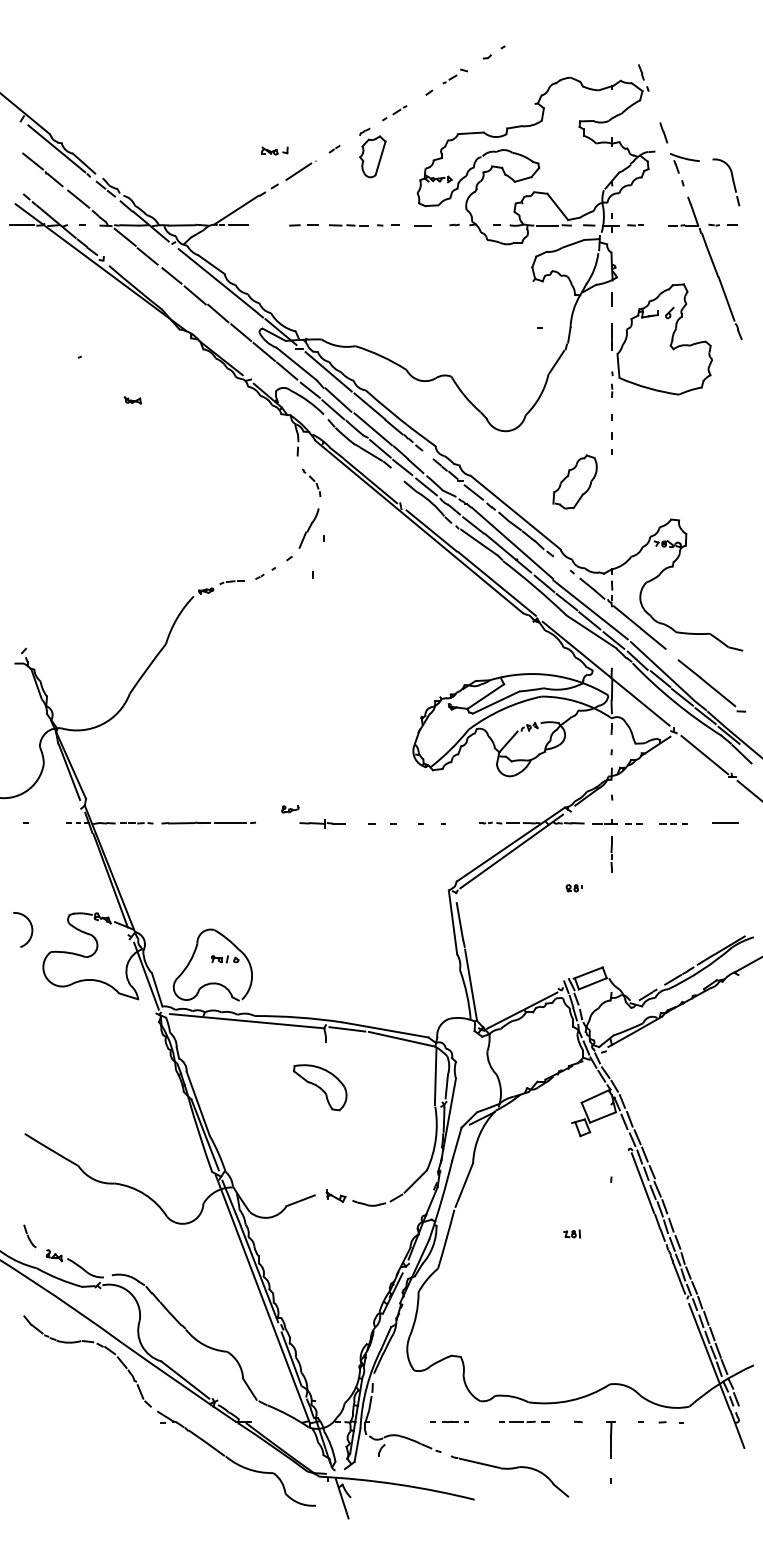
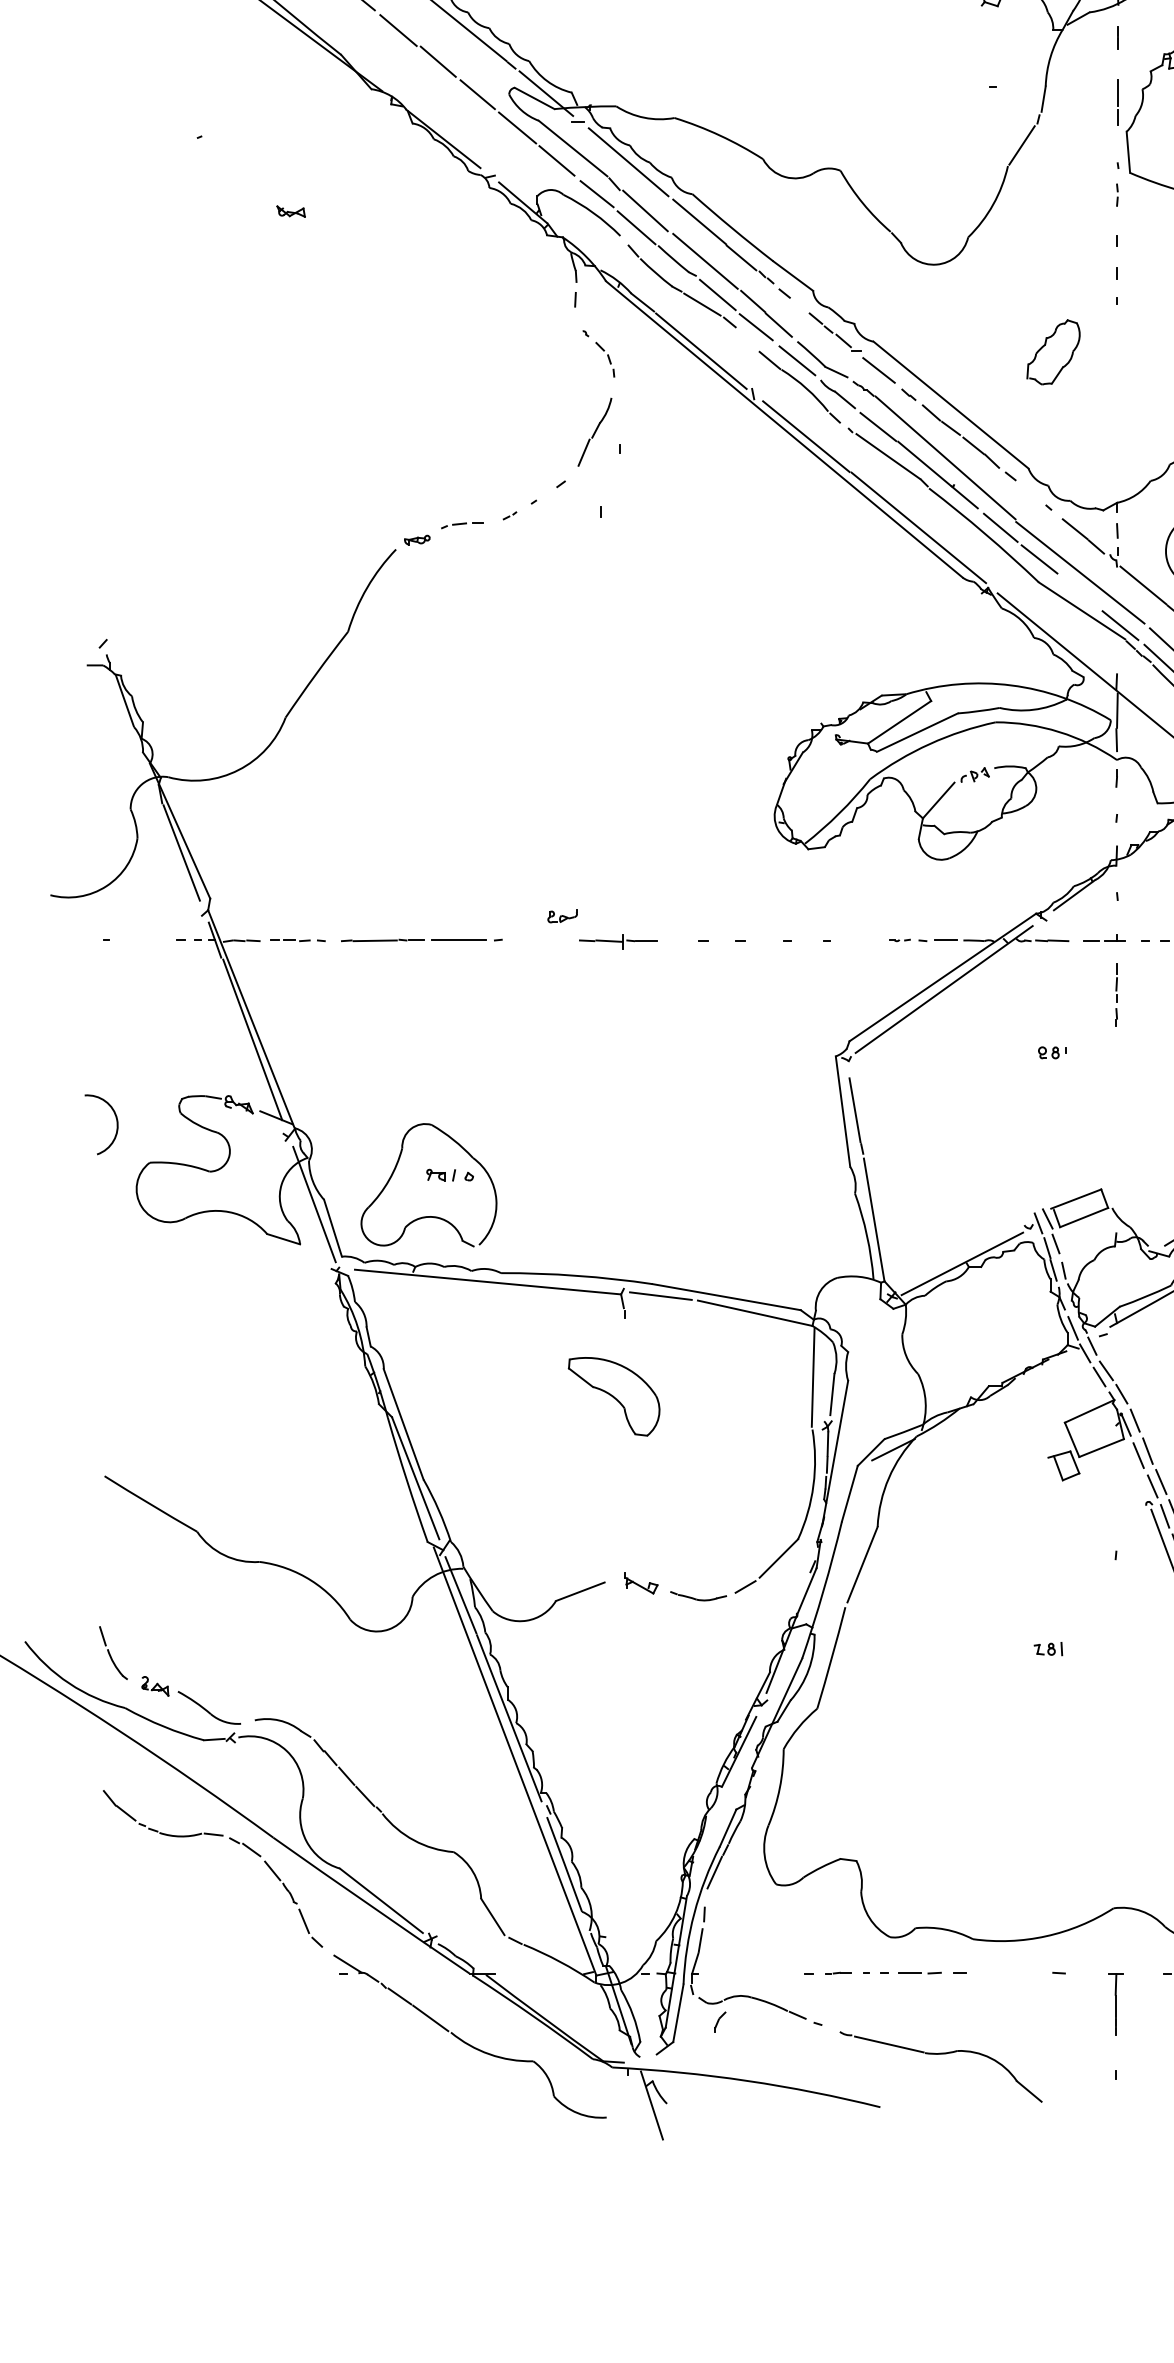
part: (574, 481) -> (1052, 351), size x0.7
line: (589, 620) -> (1078, 591), removed
part: (29, 1236) -> (112, 1653), size x1.4
part: (524, 1421) -> (923, 1972), moved

